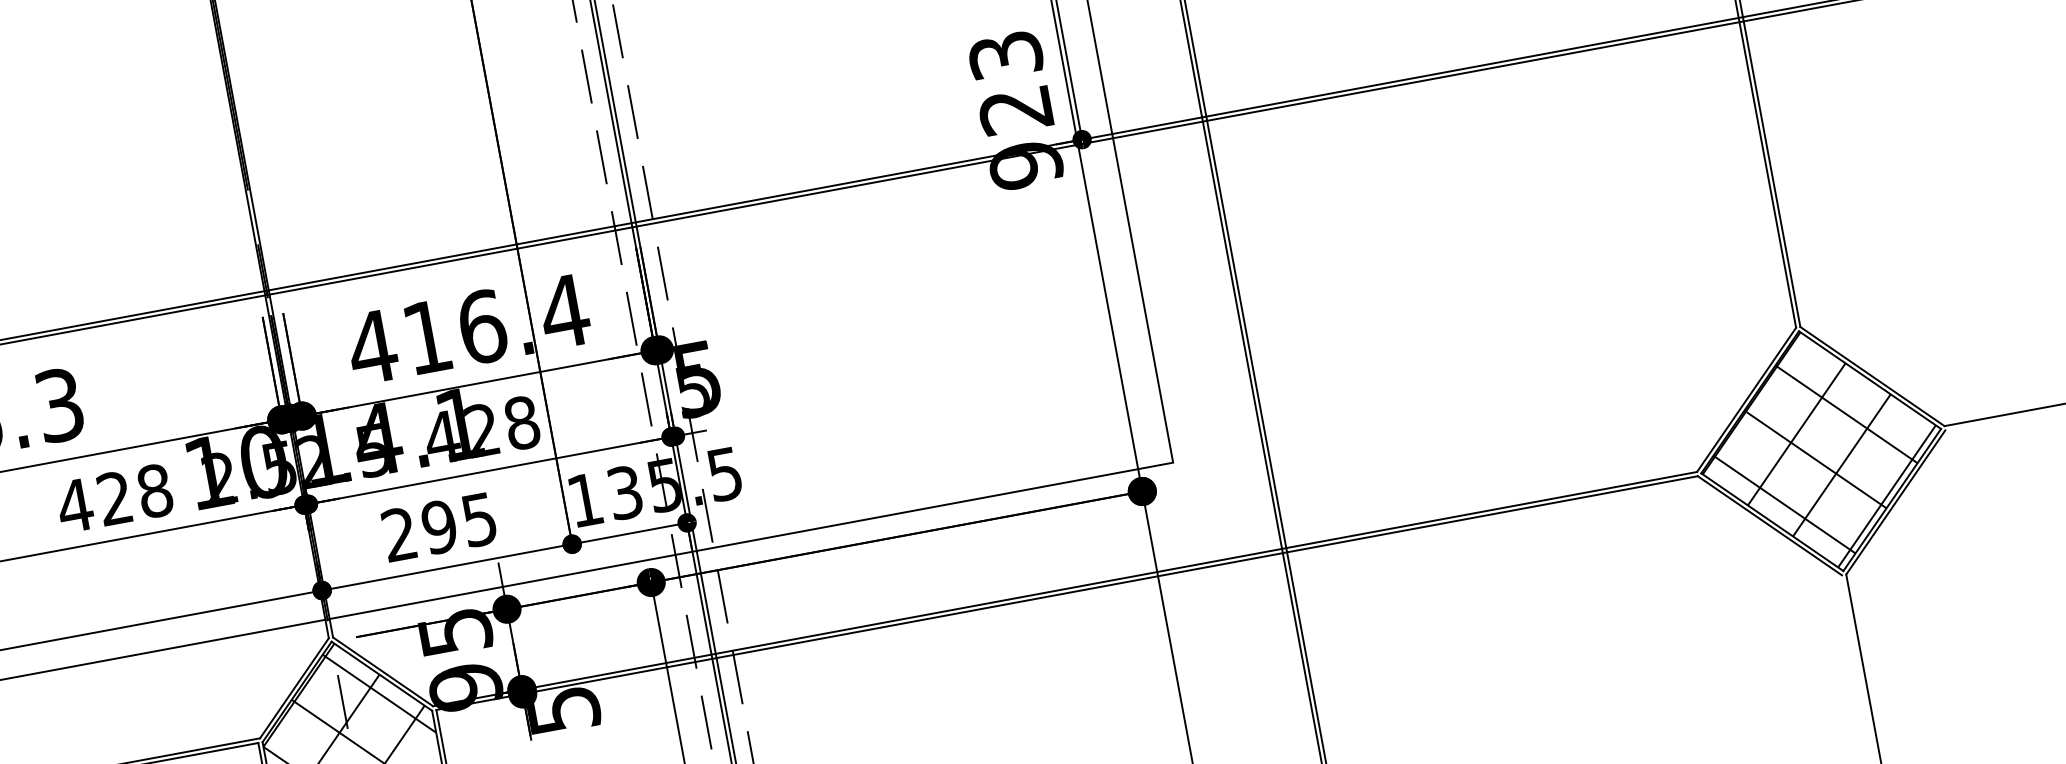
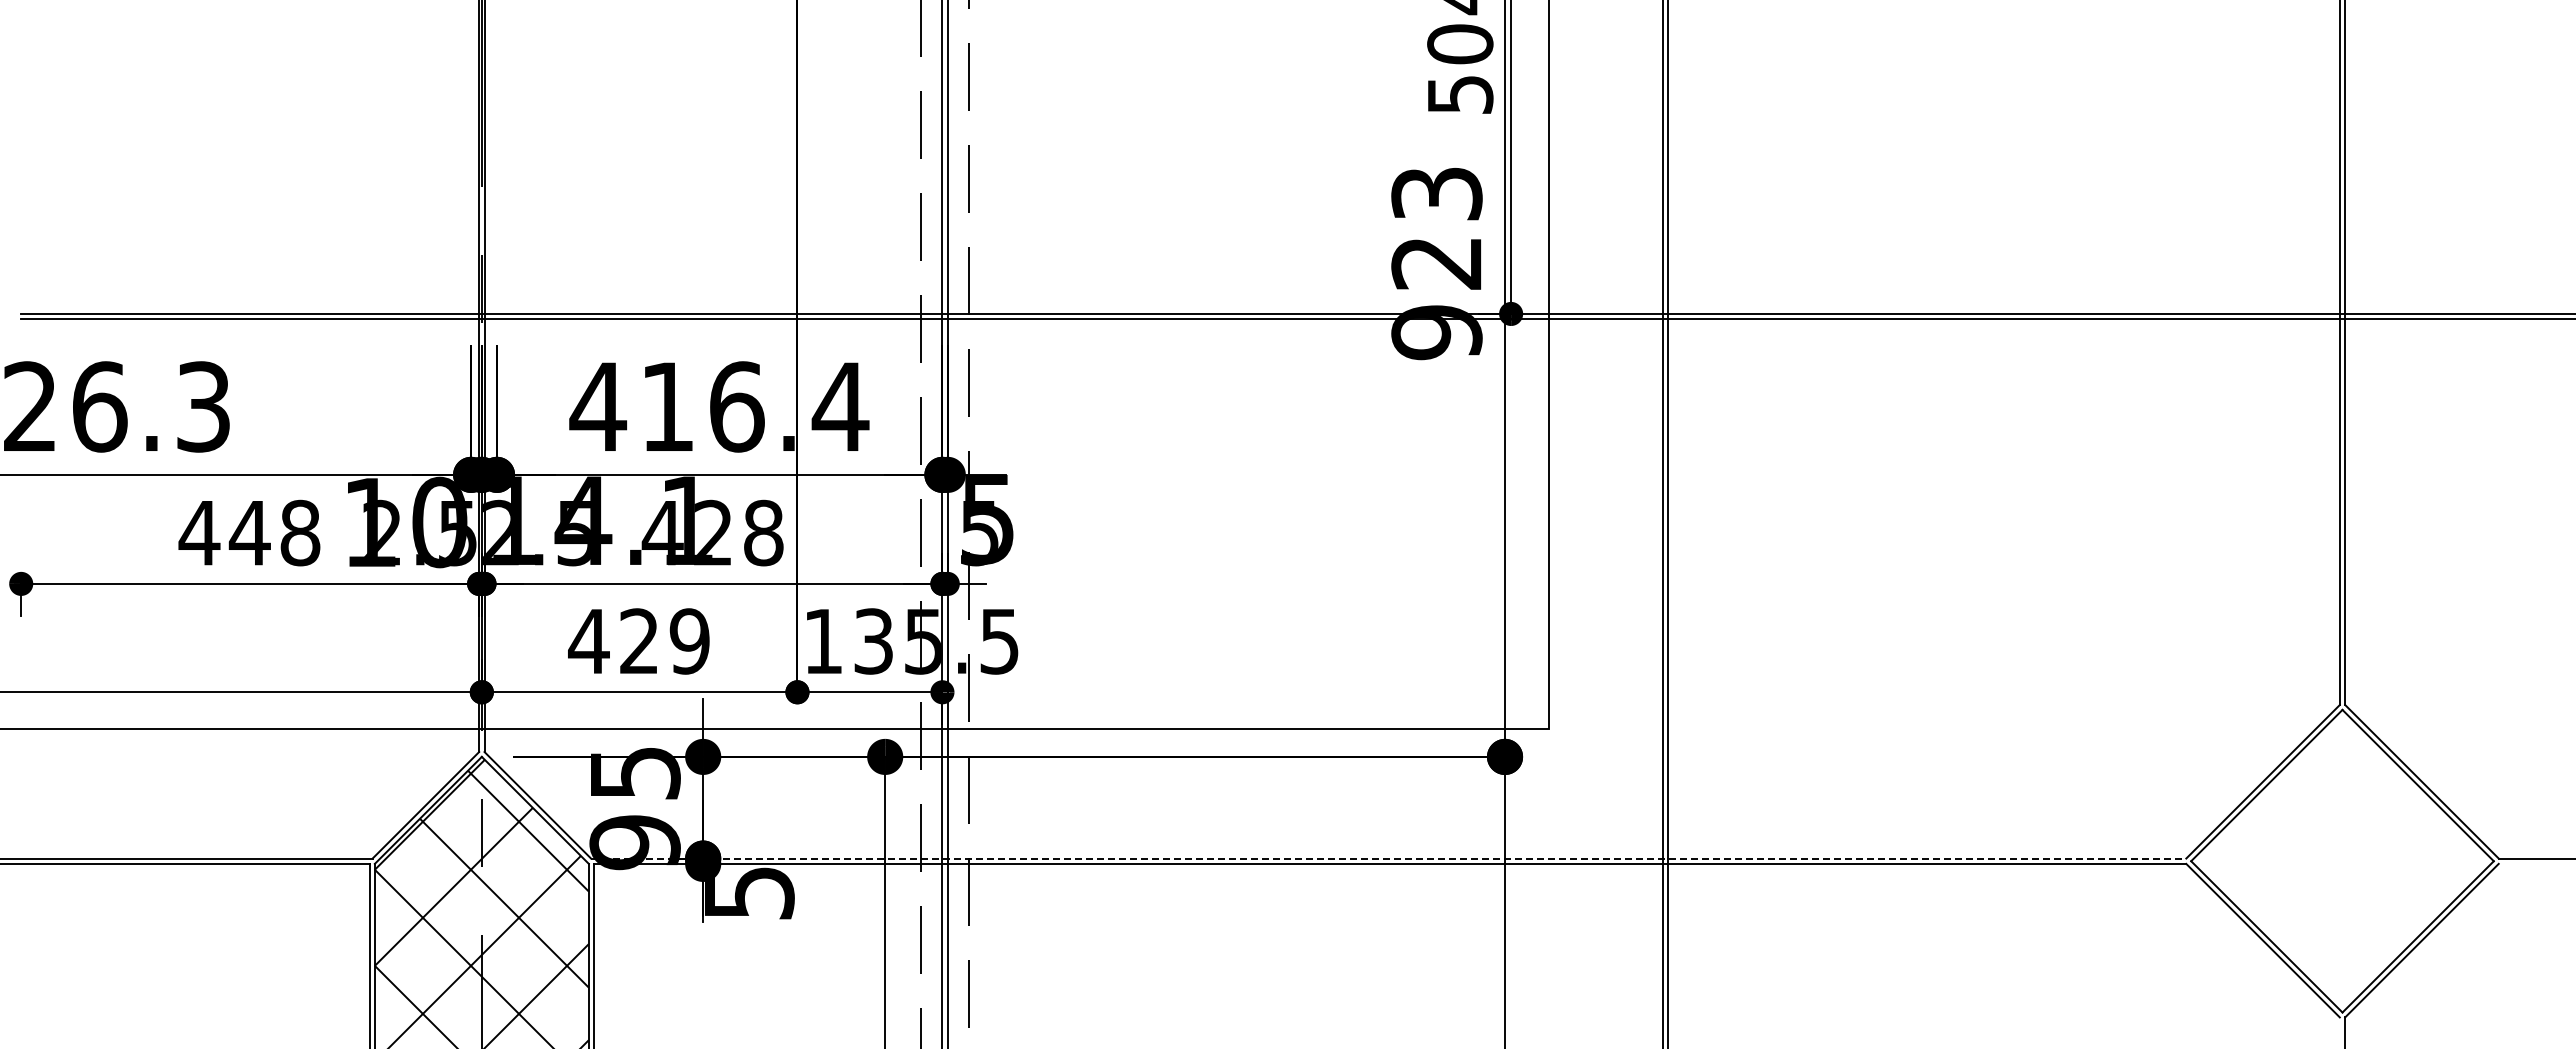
hatch: (1819, 449) -> (2340, 858), removed
text: (114, 498) -> (249, 532), 428 -> 448
text: (438, 527) -> (638, 641), 295 -> 429
line: (1064, 589) -> (1388, 858), solid -> dashed

